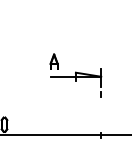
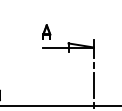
line: (101, 114) -> (94, 85), added

